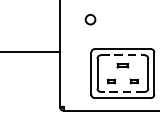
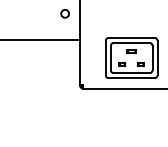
circle: (89, 19) -> (64, 13), moved
line: (122, 54) -> (131, 42), dashed -> solid
line: (122, 92) -> (131, 73), dashed -> solid

